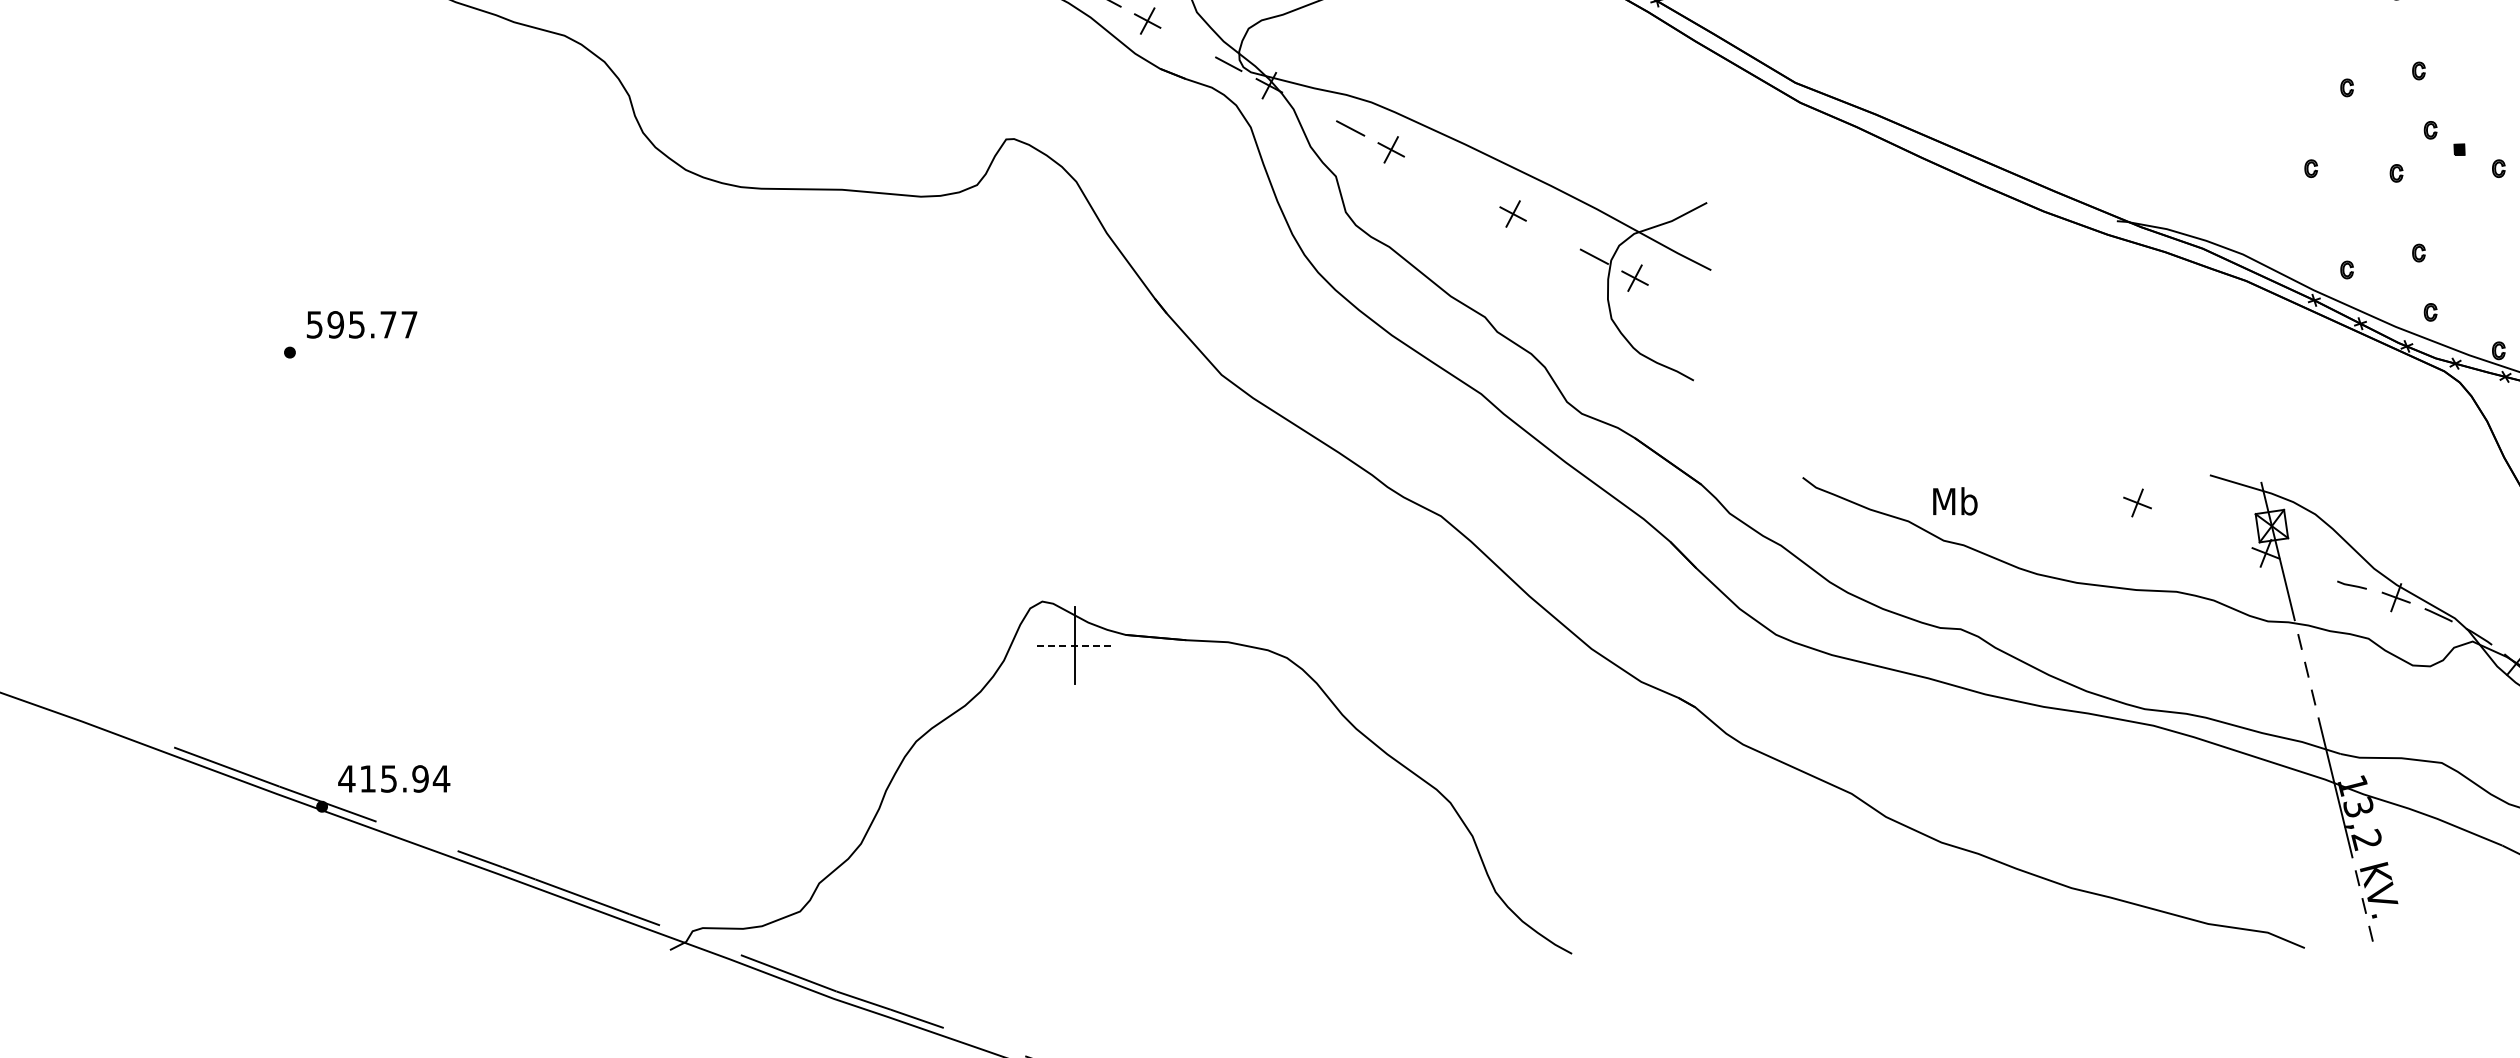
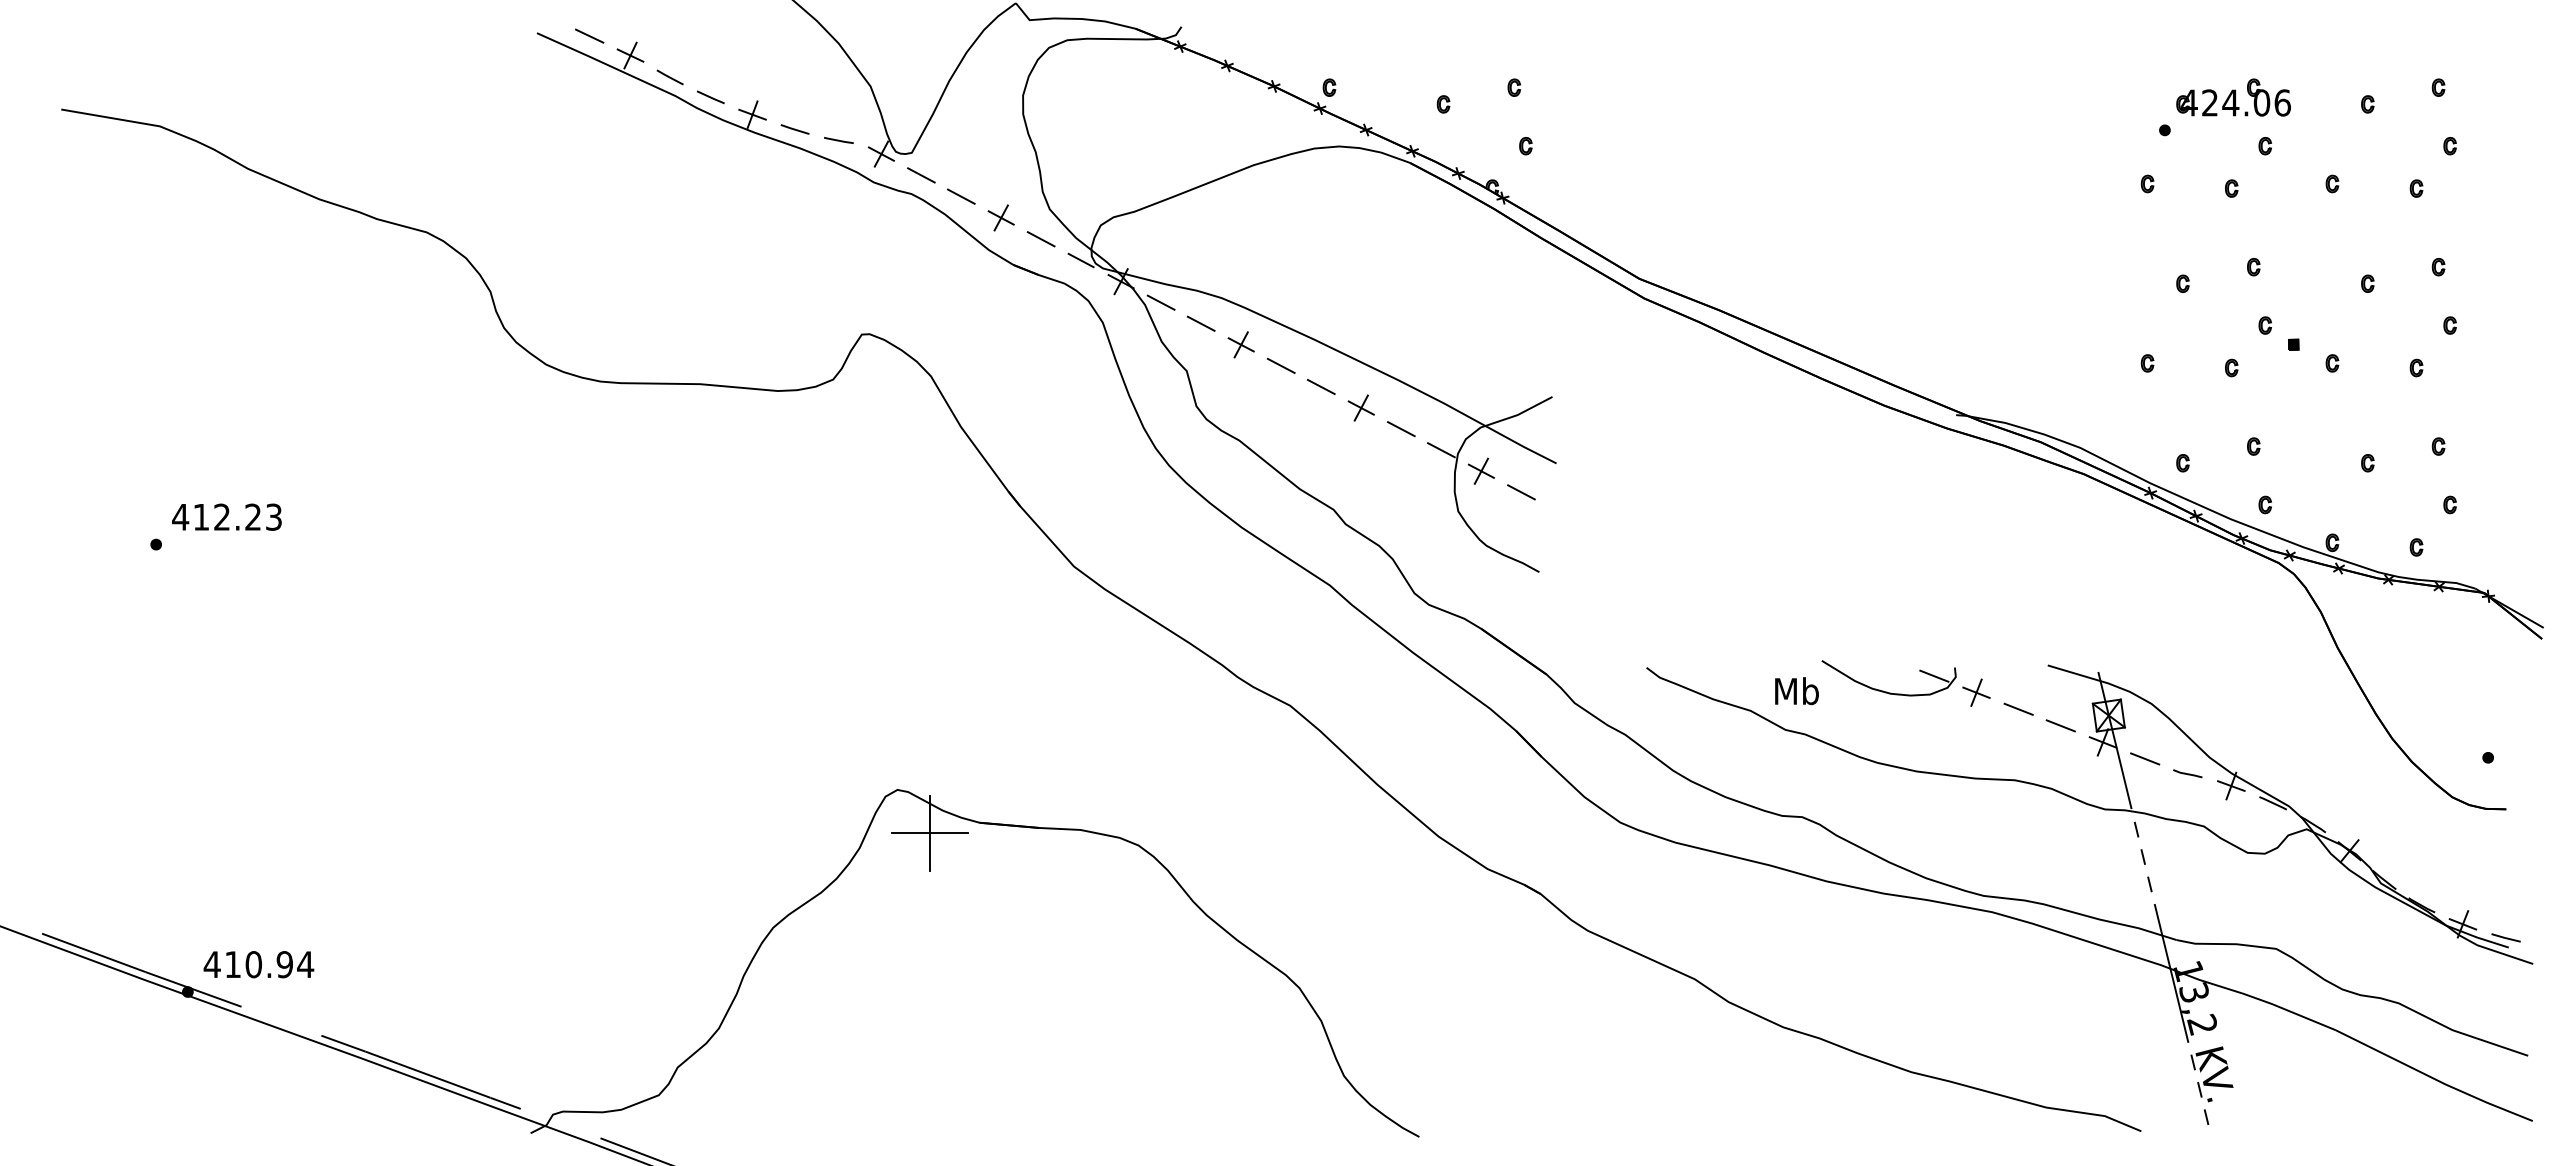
line: (1187, 42) -> (1040, 239), added
line: (1309, 106) -> (1160, 302), added
line: (1431, 170) -> (1280, 365), added
line: (1471, 192) -> (1320, 386), added
line: (1553, 235) -> (1401, 429), added
line: (1675, 299) -> (1521, 492), added
text: (361, 324) -> (226, 516), 595.77 -> 412.23
part: (2043, 500) -> (1883, 690), added
line: (2180, 518) -> (2018, 708), added
line: (2222, 536) -> (2060, 725), added
line: (2309, 569) -> (2145, 758), added
line: (1074, 645) -> (929, 833), dashed -> solid
text: (388, 778) -> (253, 964), 415.94 -> 410.94

